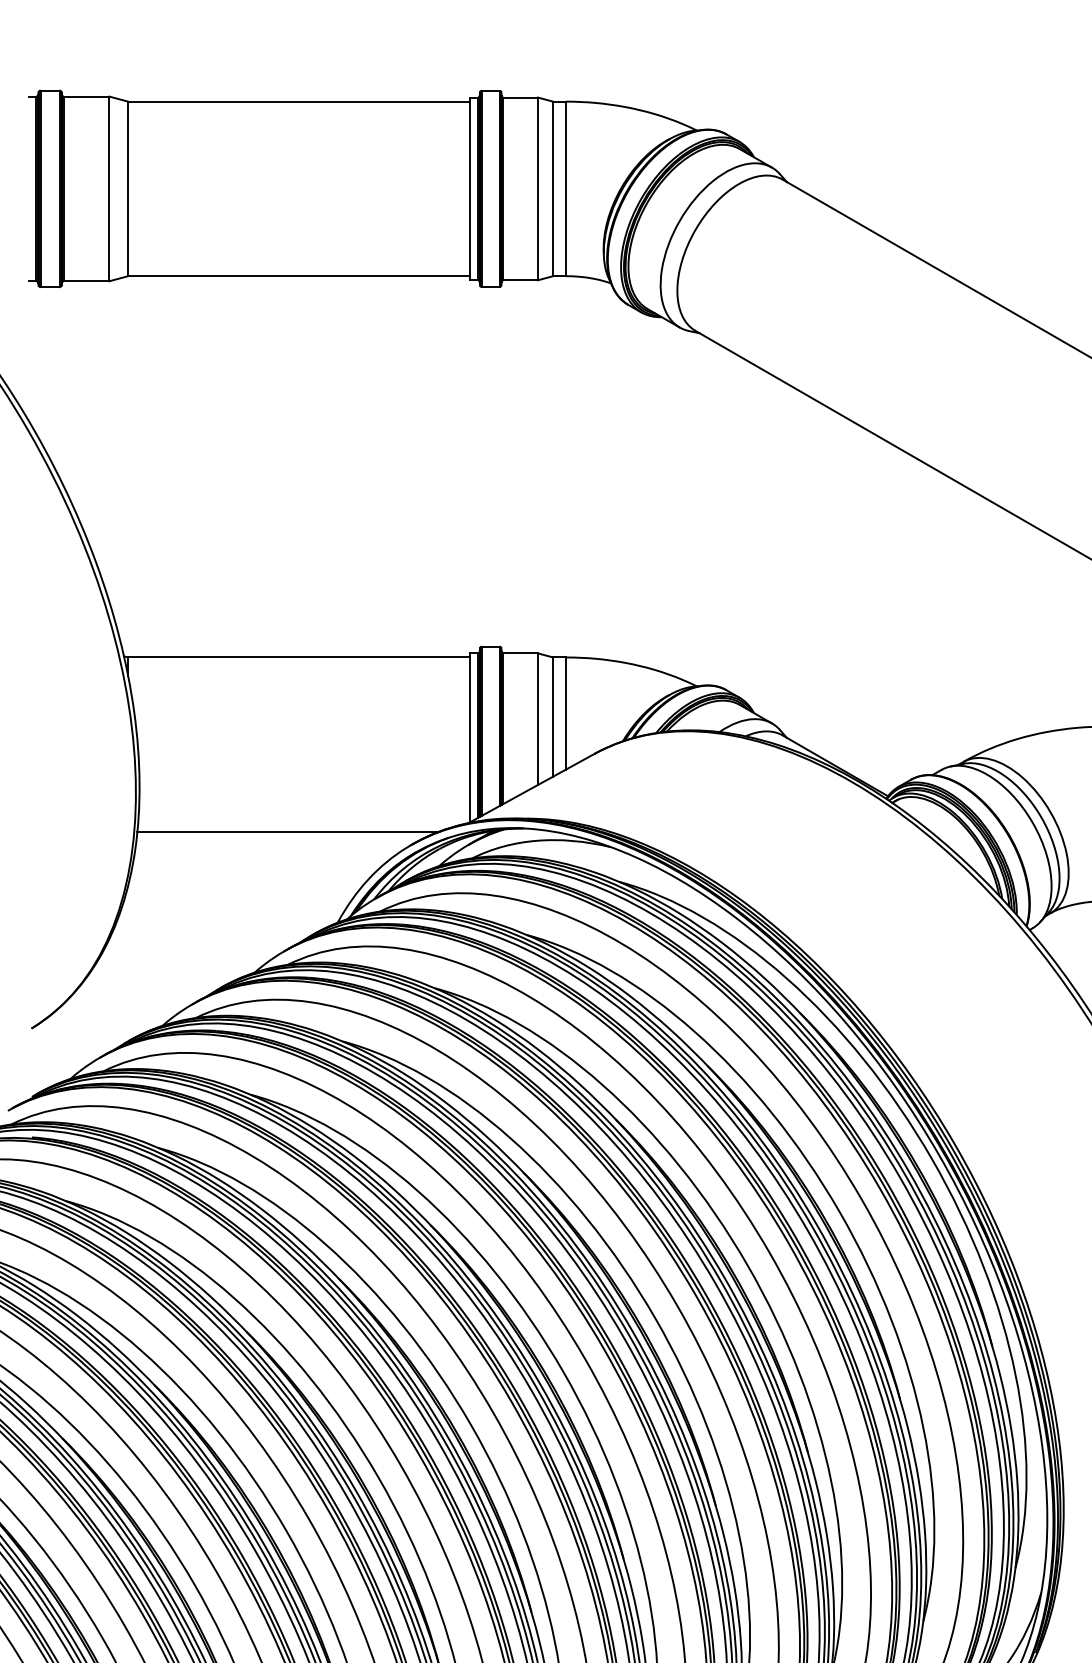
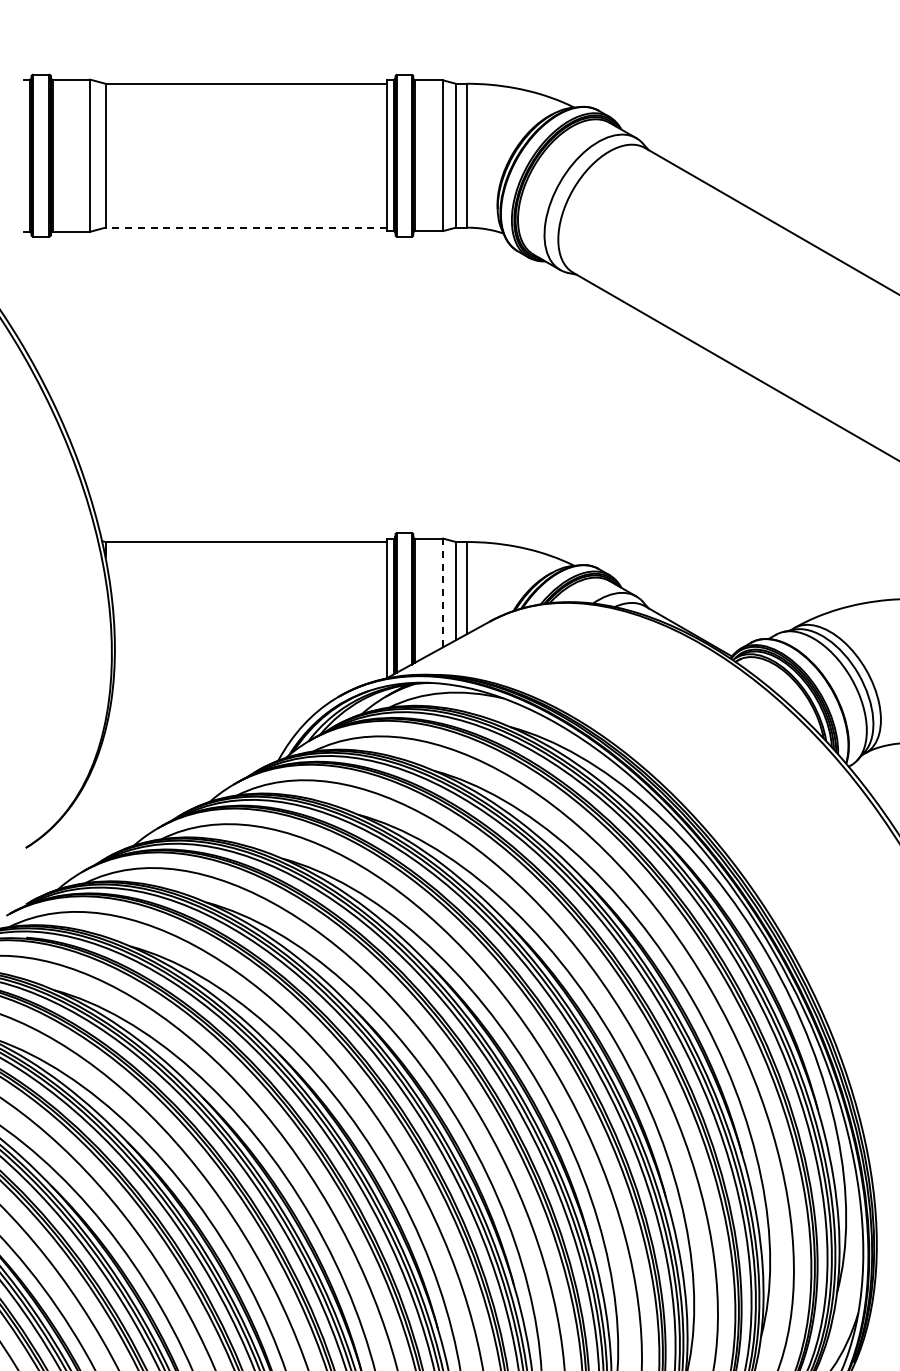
line: (299, 275) -> (246, 227), solid -> dashed
line: (538, 718) -> (443, 592), solid -> dashed
line: (288, 831) -> (237, 685), removed

